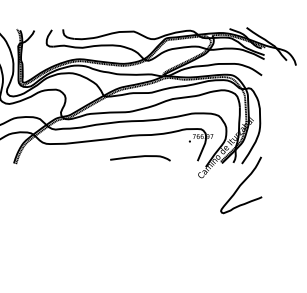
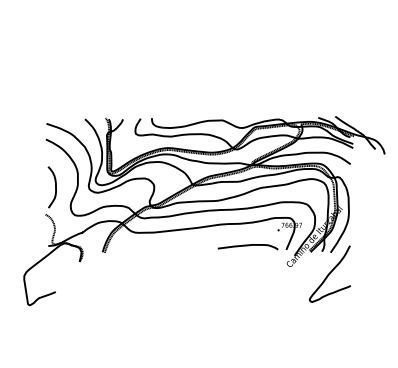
curve: (139, 157) -> (247, 246), moved

